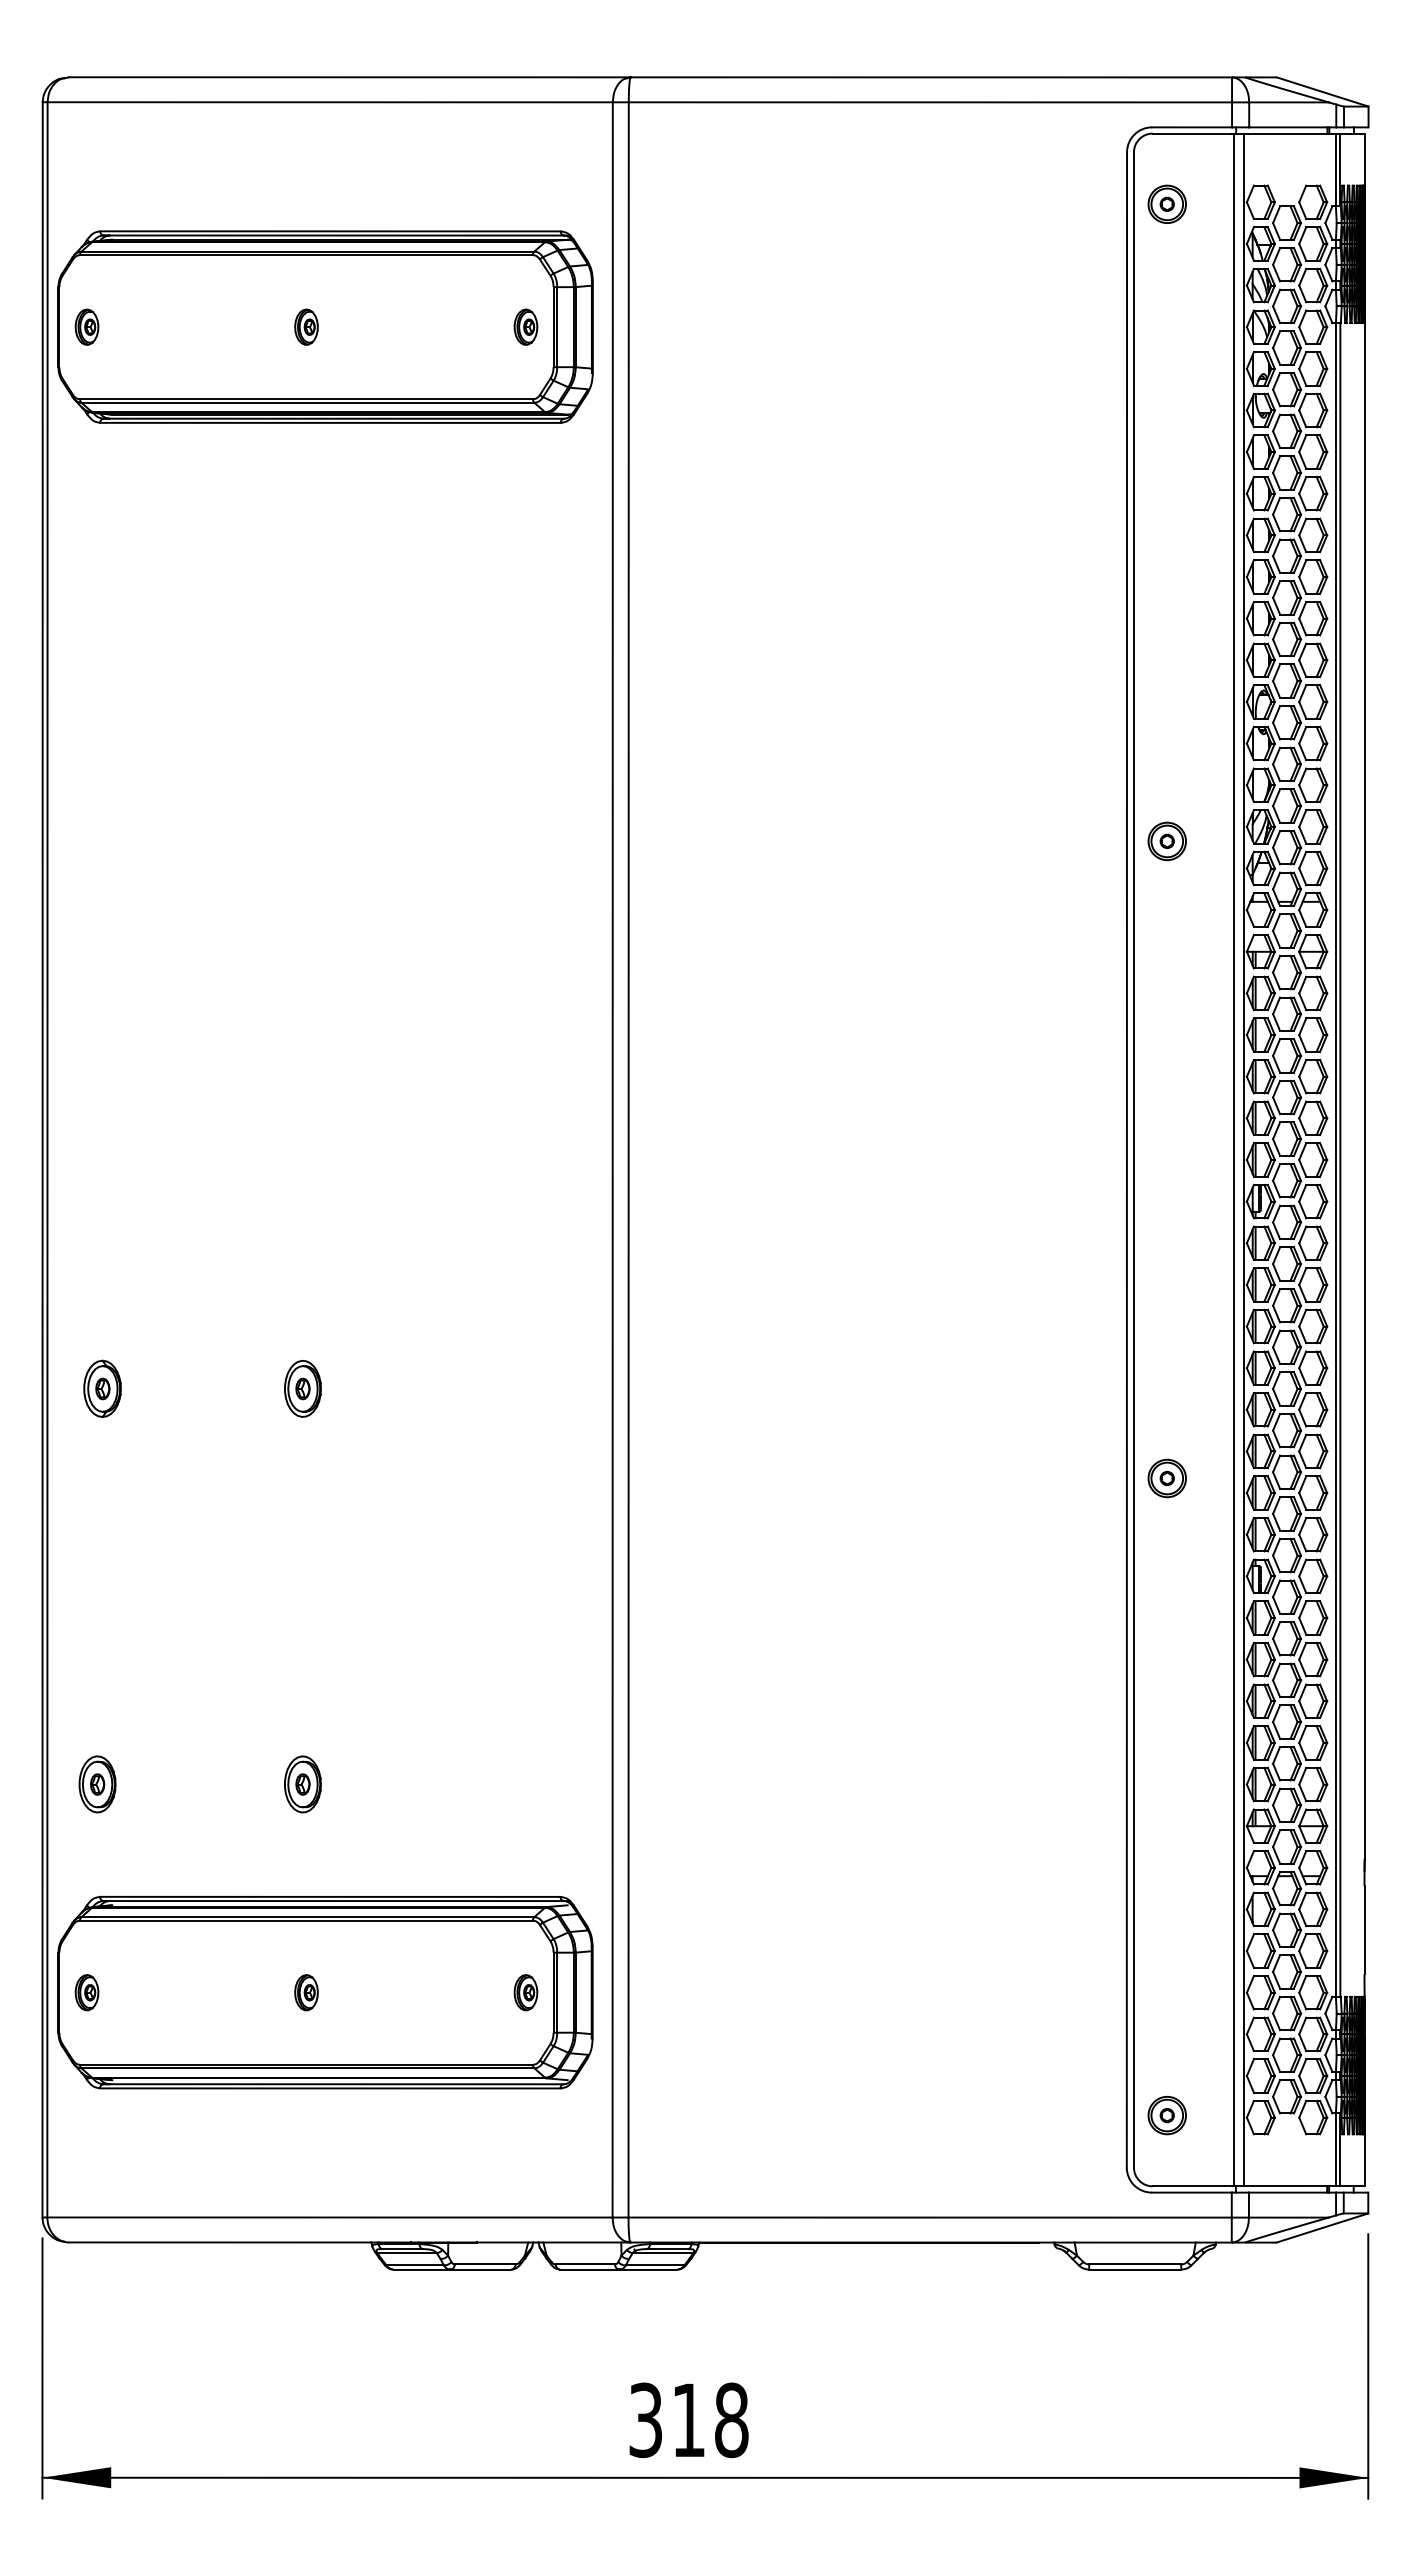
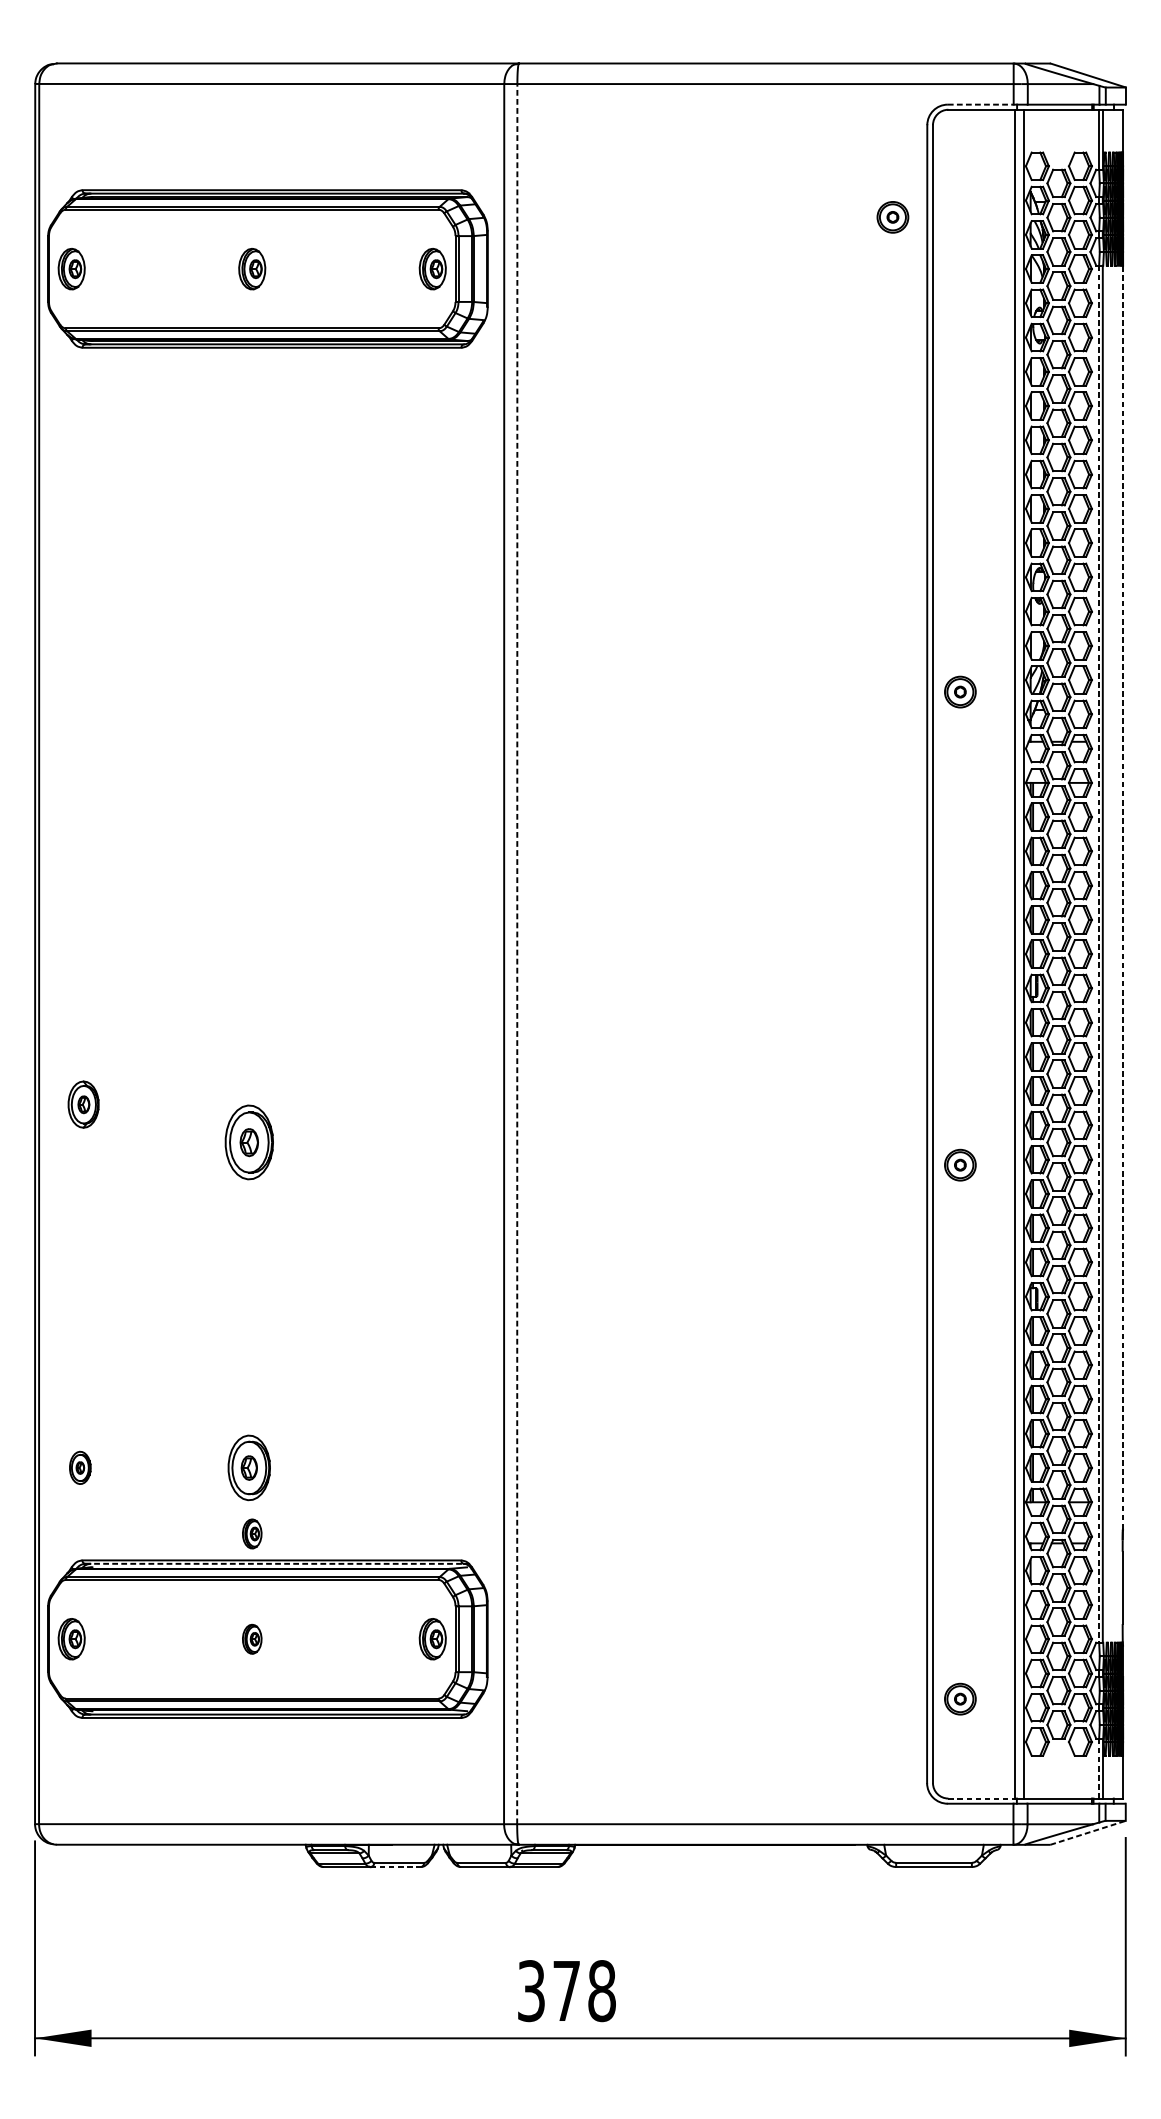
line: (1192, 127) -> (981, 104), solid -> dashed
part: (1166, 203) -> (892, 216), moved
part: (86, 326) -> (71, 268), size x1.4
part: (306, 326) -> (252, 268), size x1.4
part: (525, 326) -> (432, 268), size x1.4
line: (1365, 1090) -> (1123, 897), solid -> dashed
line: (628, 1159) -> (517, 953), solid -> dashed
line: (1335, 1159) -> (1098, 953), solid -> dashed
part: (102, 1388) -> (83, 1104), moved
part: (302, 1388) -> (248, 1142), size x1.6
part: (1166, 1478) -> (959, 1165), moved
part: (97, 1784) -> (80, 1467), size x0.7
part: (302, 1784) -> (248, 1467), size x1.4
part: (306, 1864) -> (252, 1533), added
line: (334, 1901) -> (275, 1564), solid -> dashed
part: (86, 1992) -> (71, 1639), size x1.4
part: (525, 1992) -> (432, 1639), size x1.4
part: (1166, 2115) -> (959, 1699), moved
line: (1335, 2150) -> (1098, 1769), solid -> dashed
line: (1193, 2186) -> (981, 1798), solid -> dashed
line: (1322, 2228) -> (1088, 1833), solid -> dashed
line: (481, 2269) -> (396, 1866), solid -> dashed
text: (688, 2419) -> (566, 1990), 318 -> 378

